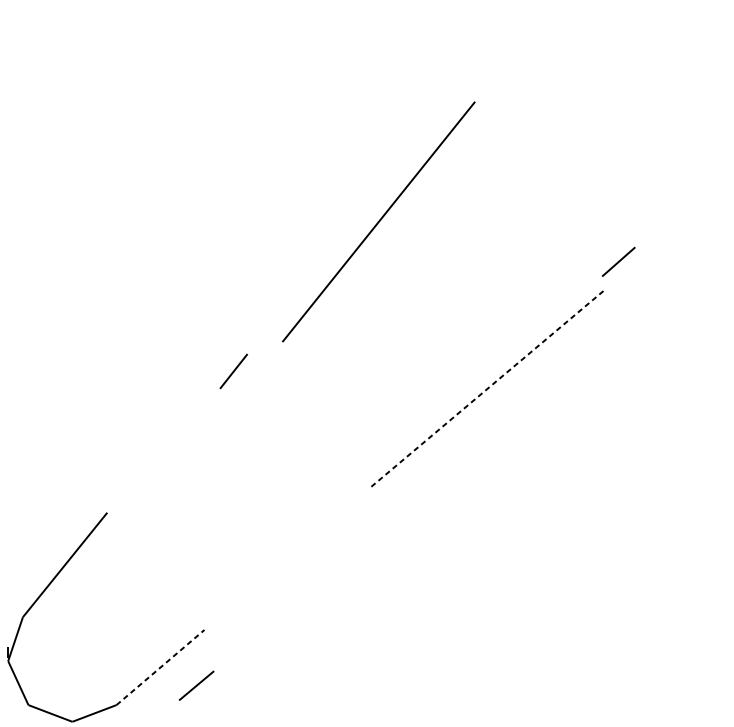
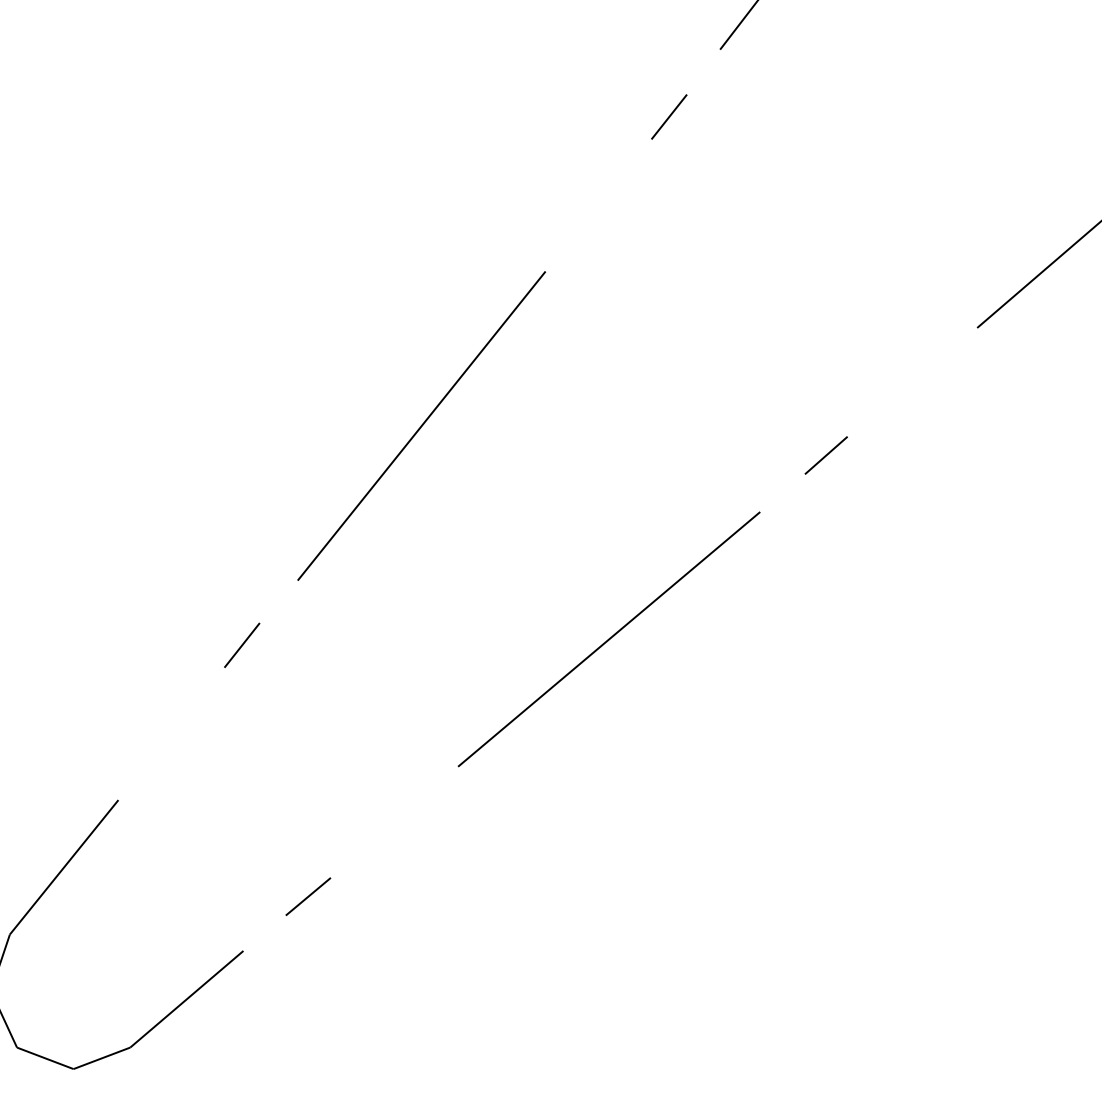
line: (378, 221) -> (421, 425), moved
line: (618, 261) -> (825, 455), moved
line: (234, 370) -> (242, 644), moved
line: (489, 387) -> (609, 639), dashed -> solid
line: (160, 666) -> (187, 998), dashed -> solid
line: (196, 685) -> (308, 896), moved

